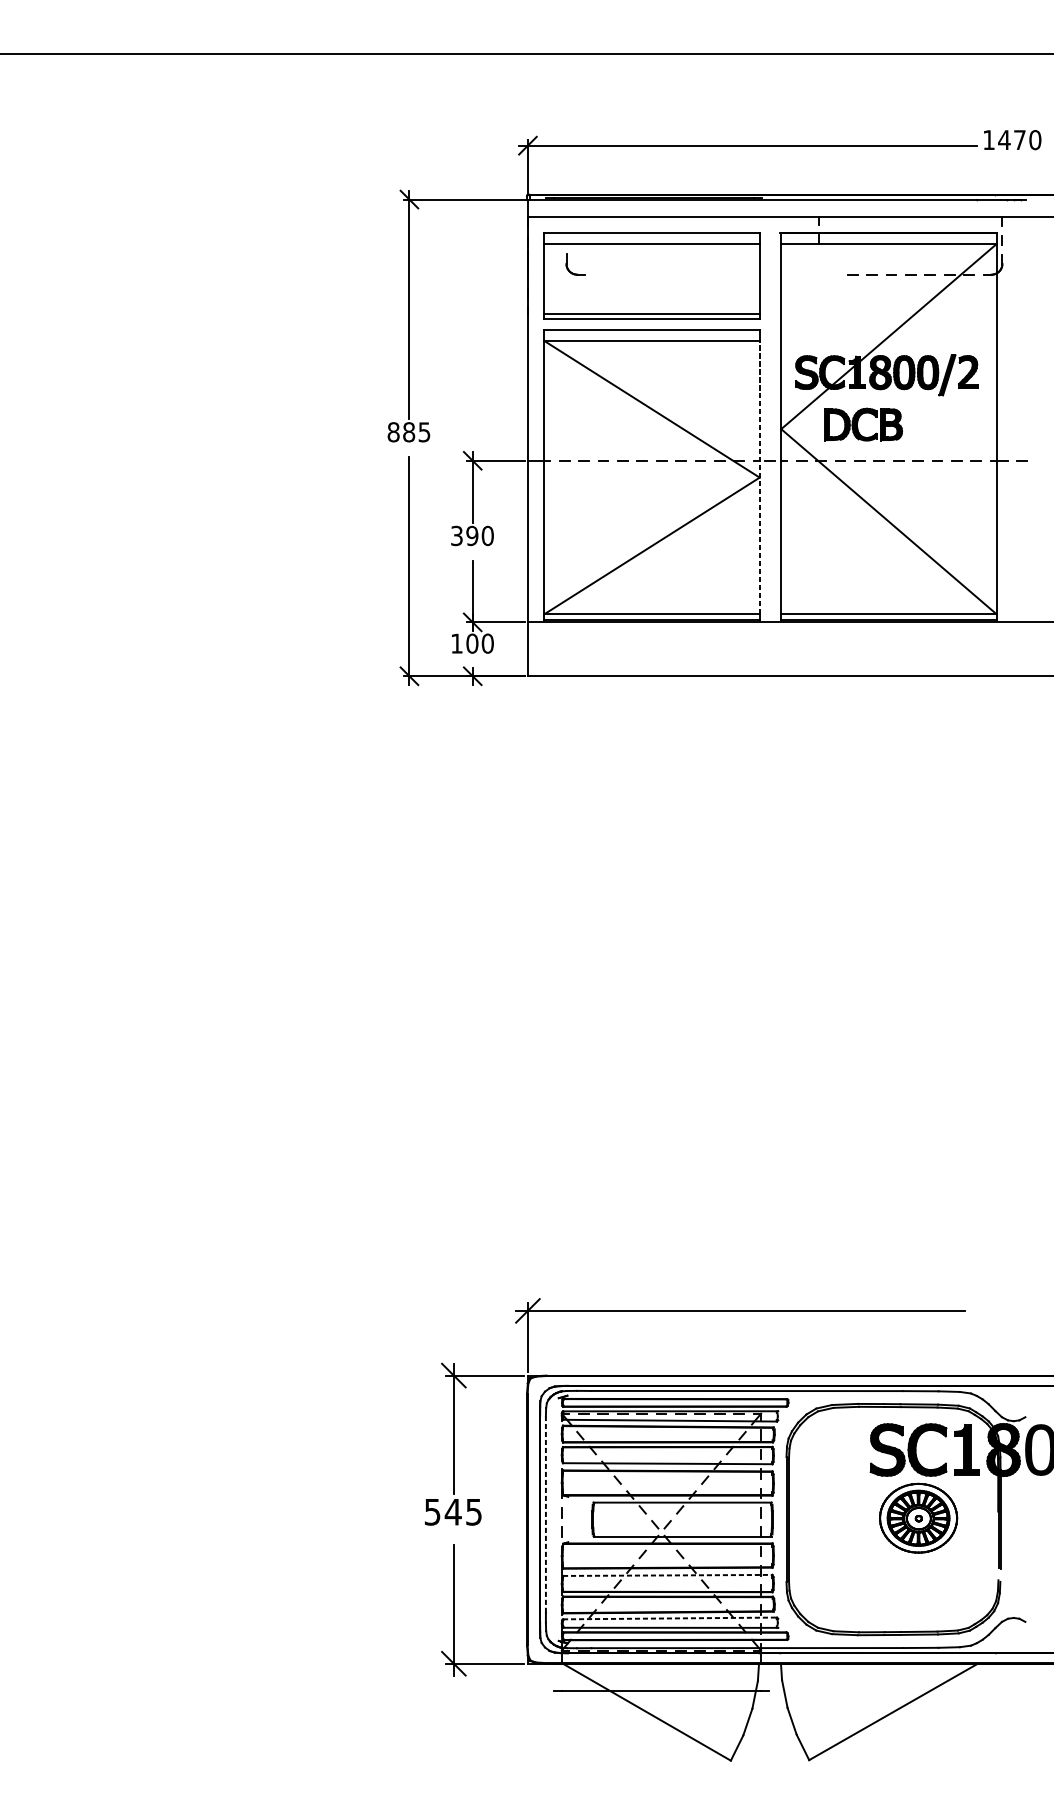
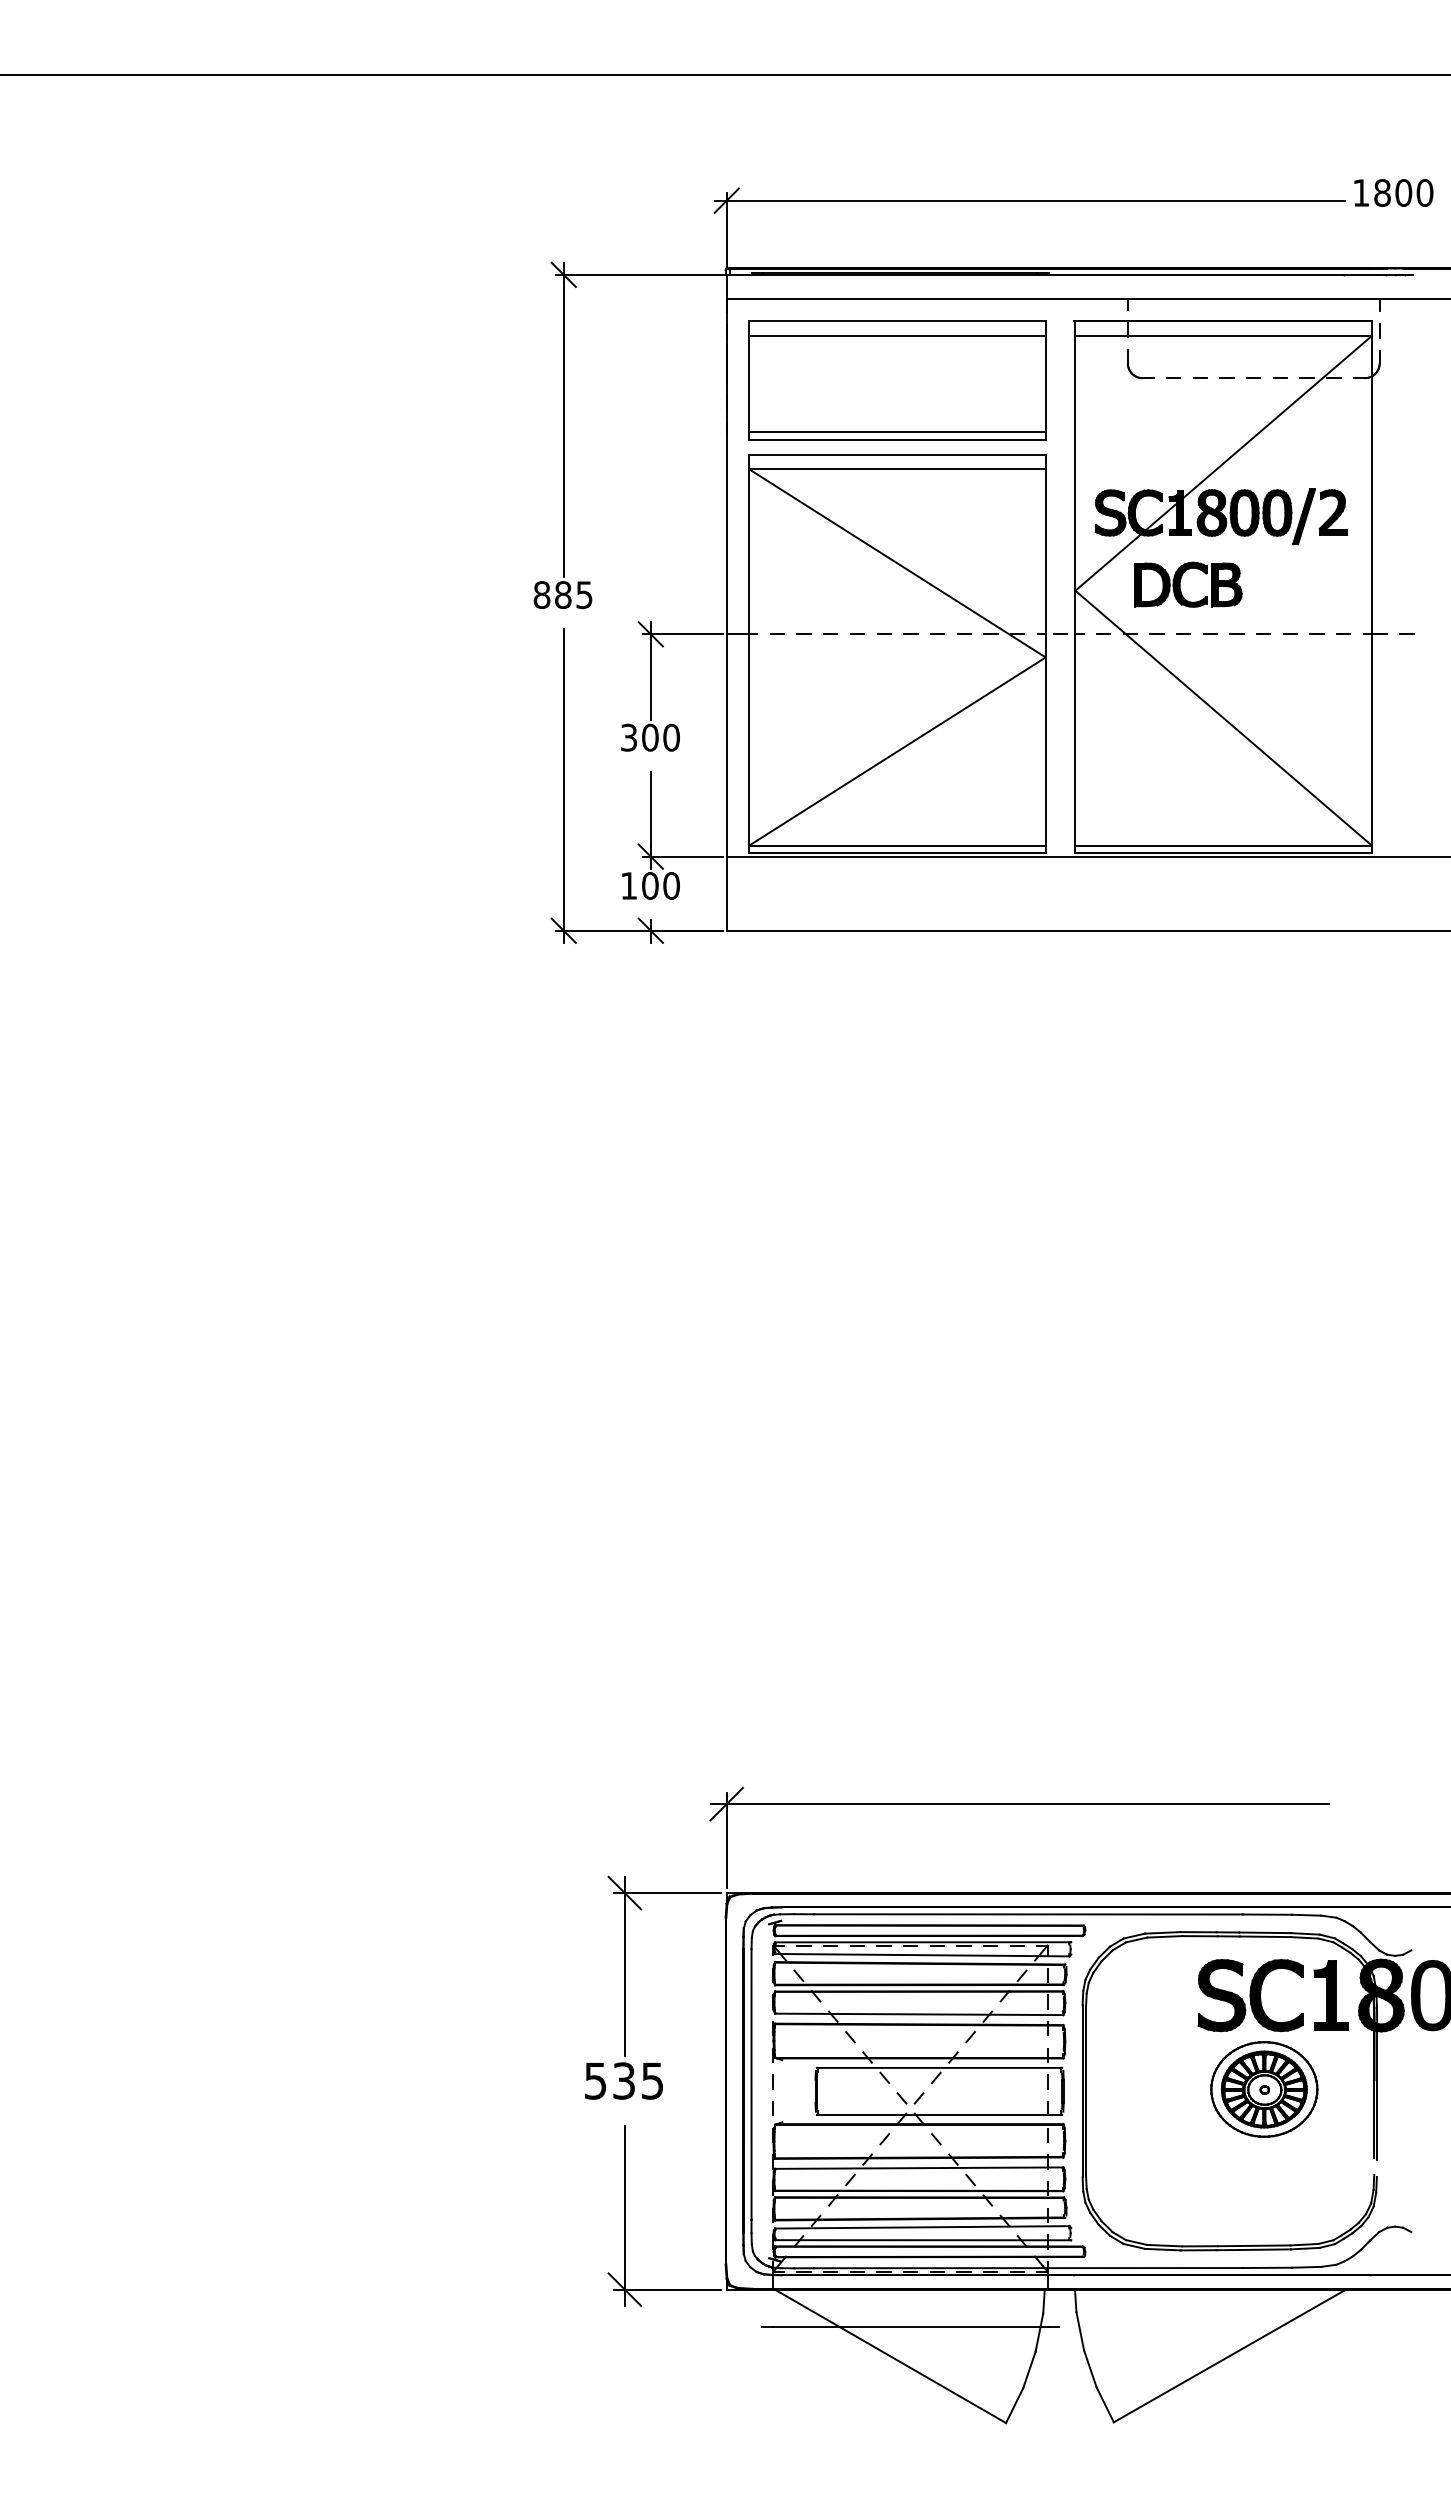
text: (1011, 139) -> (1392, 192), 1470 -> 1800
part: (567, 266) -> (1129, 366), moved
line: (759, 476) -> (1045, 656), dashed -> solid
text: (472, 535) -> (650, 737), 390 -> 300
text: (452, 1511) -> (623, 2080), 545 -> 535
line: (545, 1513) -> (751, 2083), dashed -> solid
line: (667, 1575) -> (919, 2168), dashed -> solid
line: (670, 1618) -> (922, 2227), dashed -> solid

